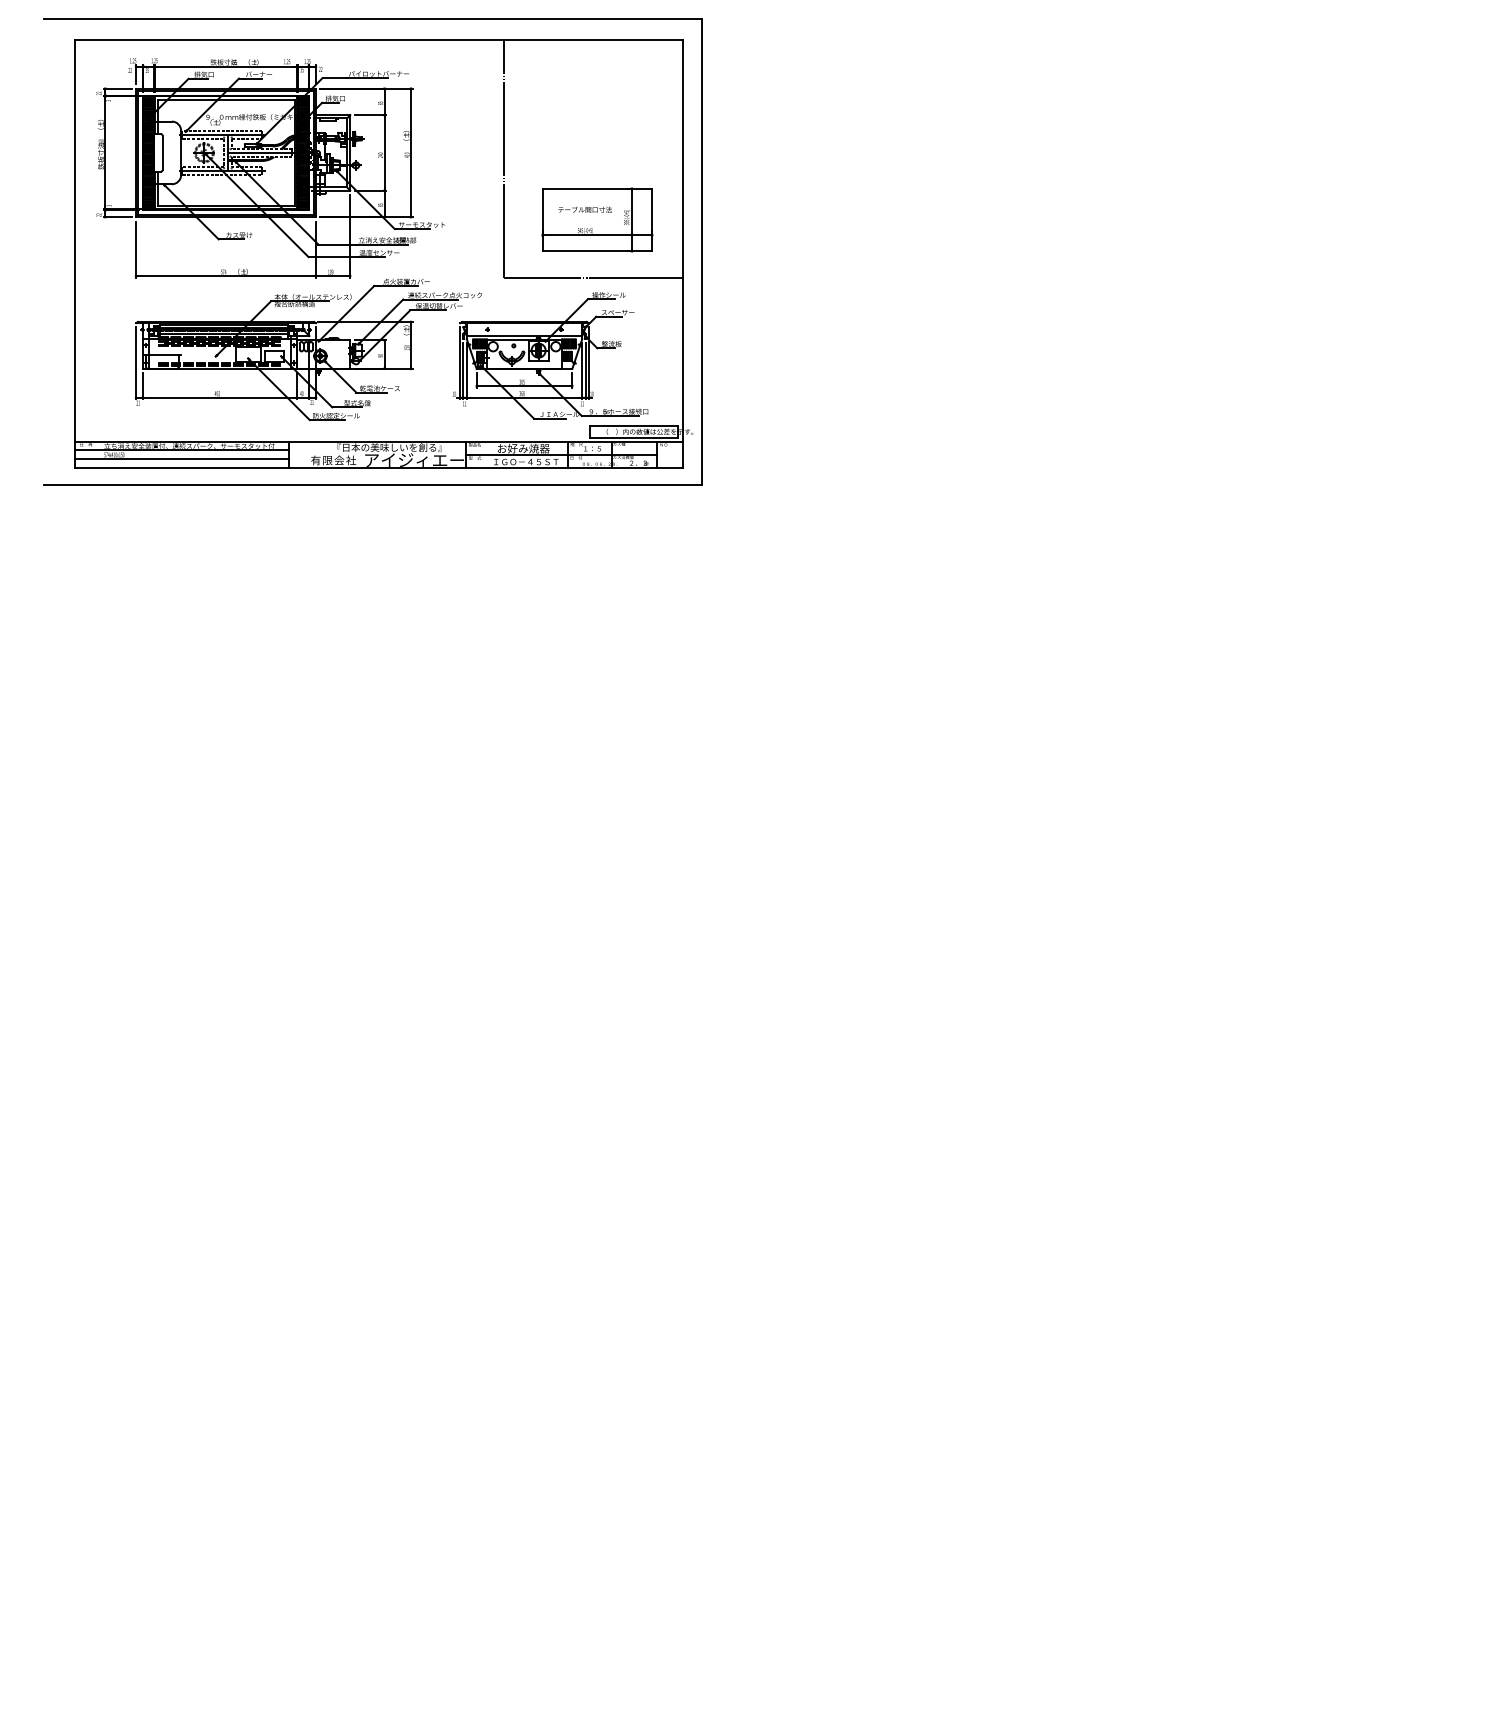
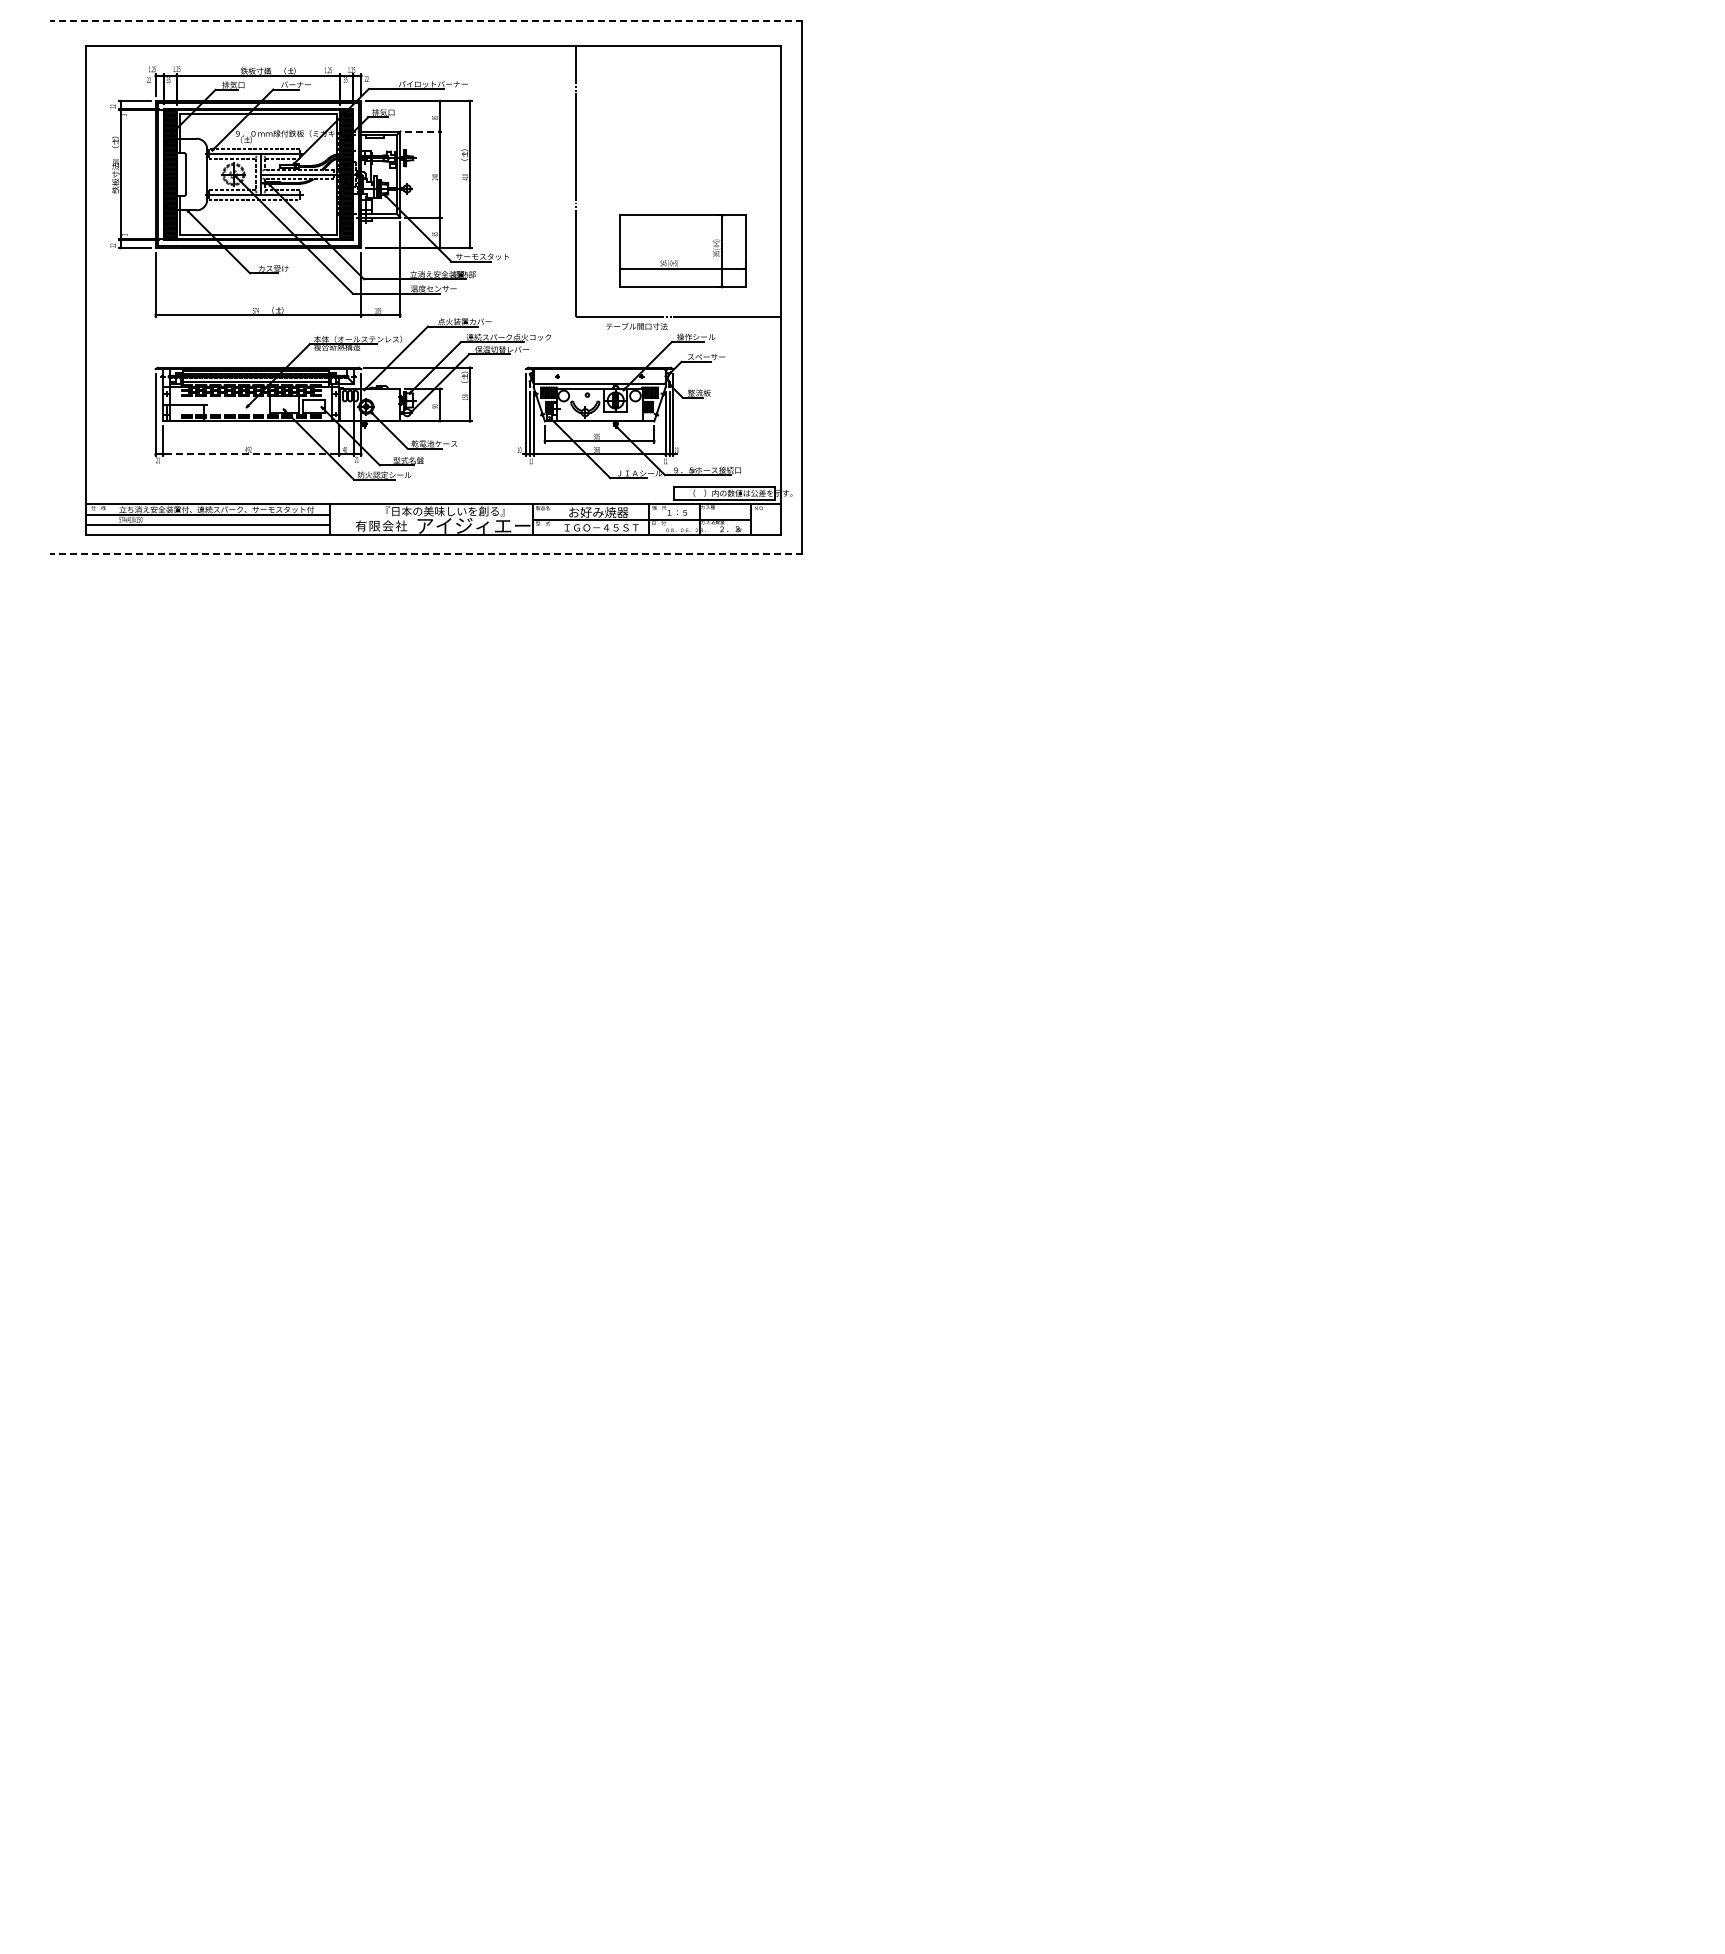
line: (372, 19) -> (425, 21), solid -> dashed
line: (370, 115) -> (423, 131), solid -> dashed
text: (584, 209) -> (636, 326), moved
line: (219, 397) -> (251, 454), solid -> dashed
line: (372, 484) -> (425, 553), solid -> dashed

